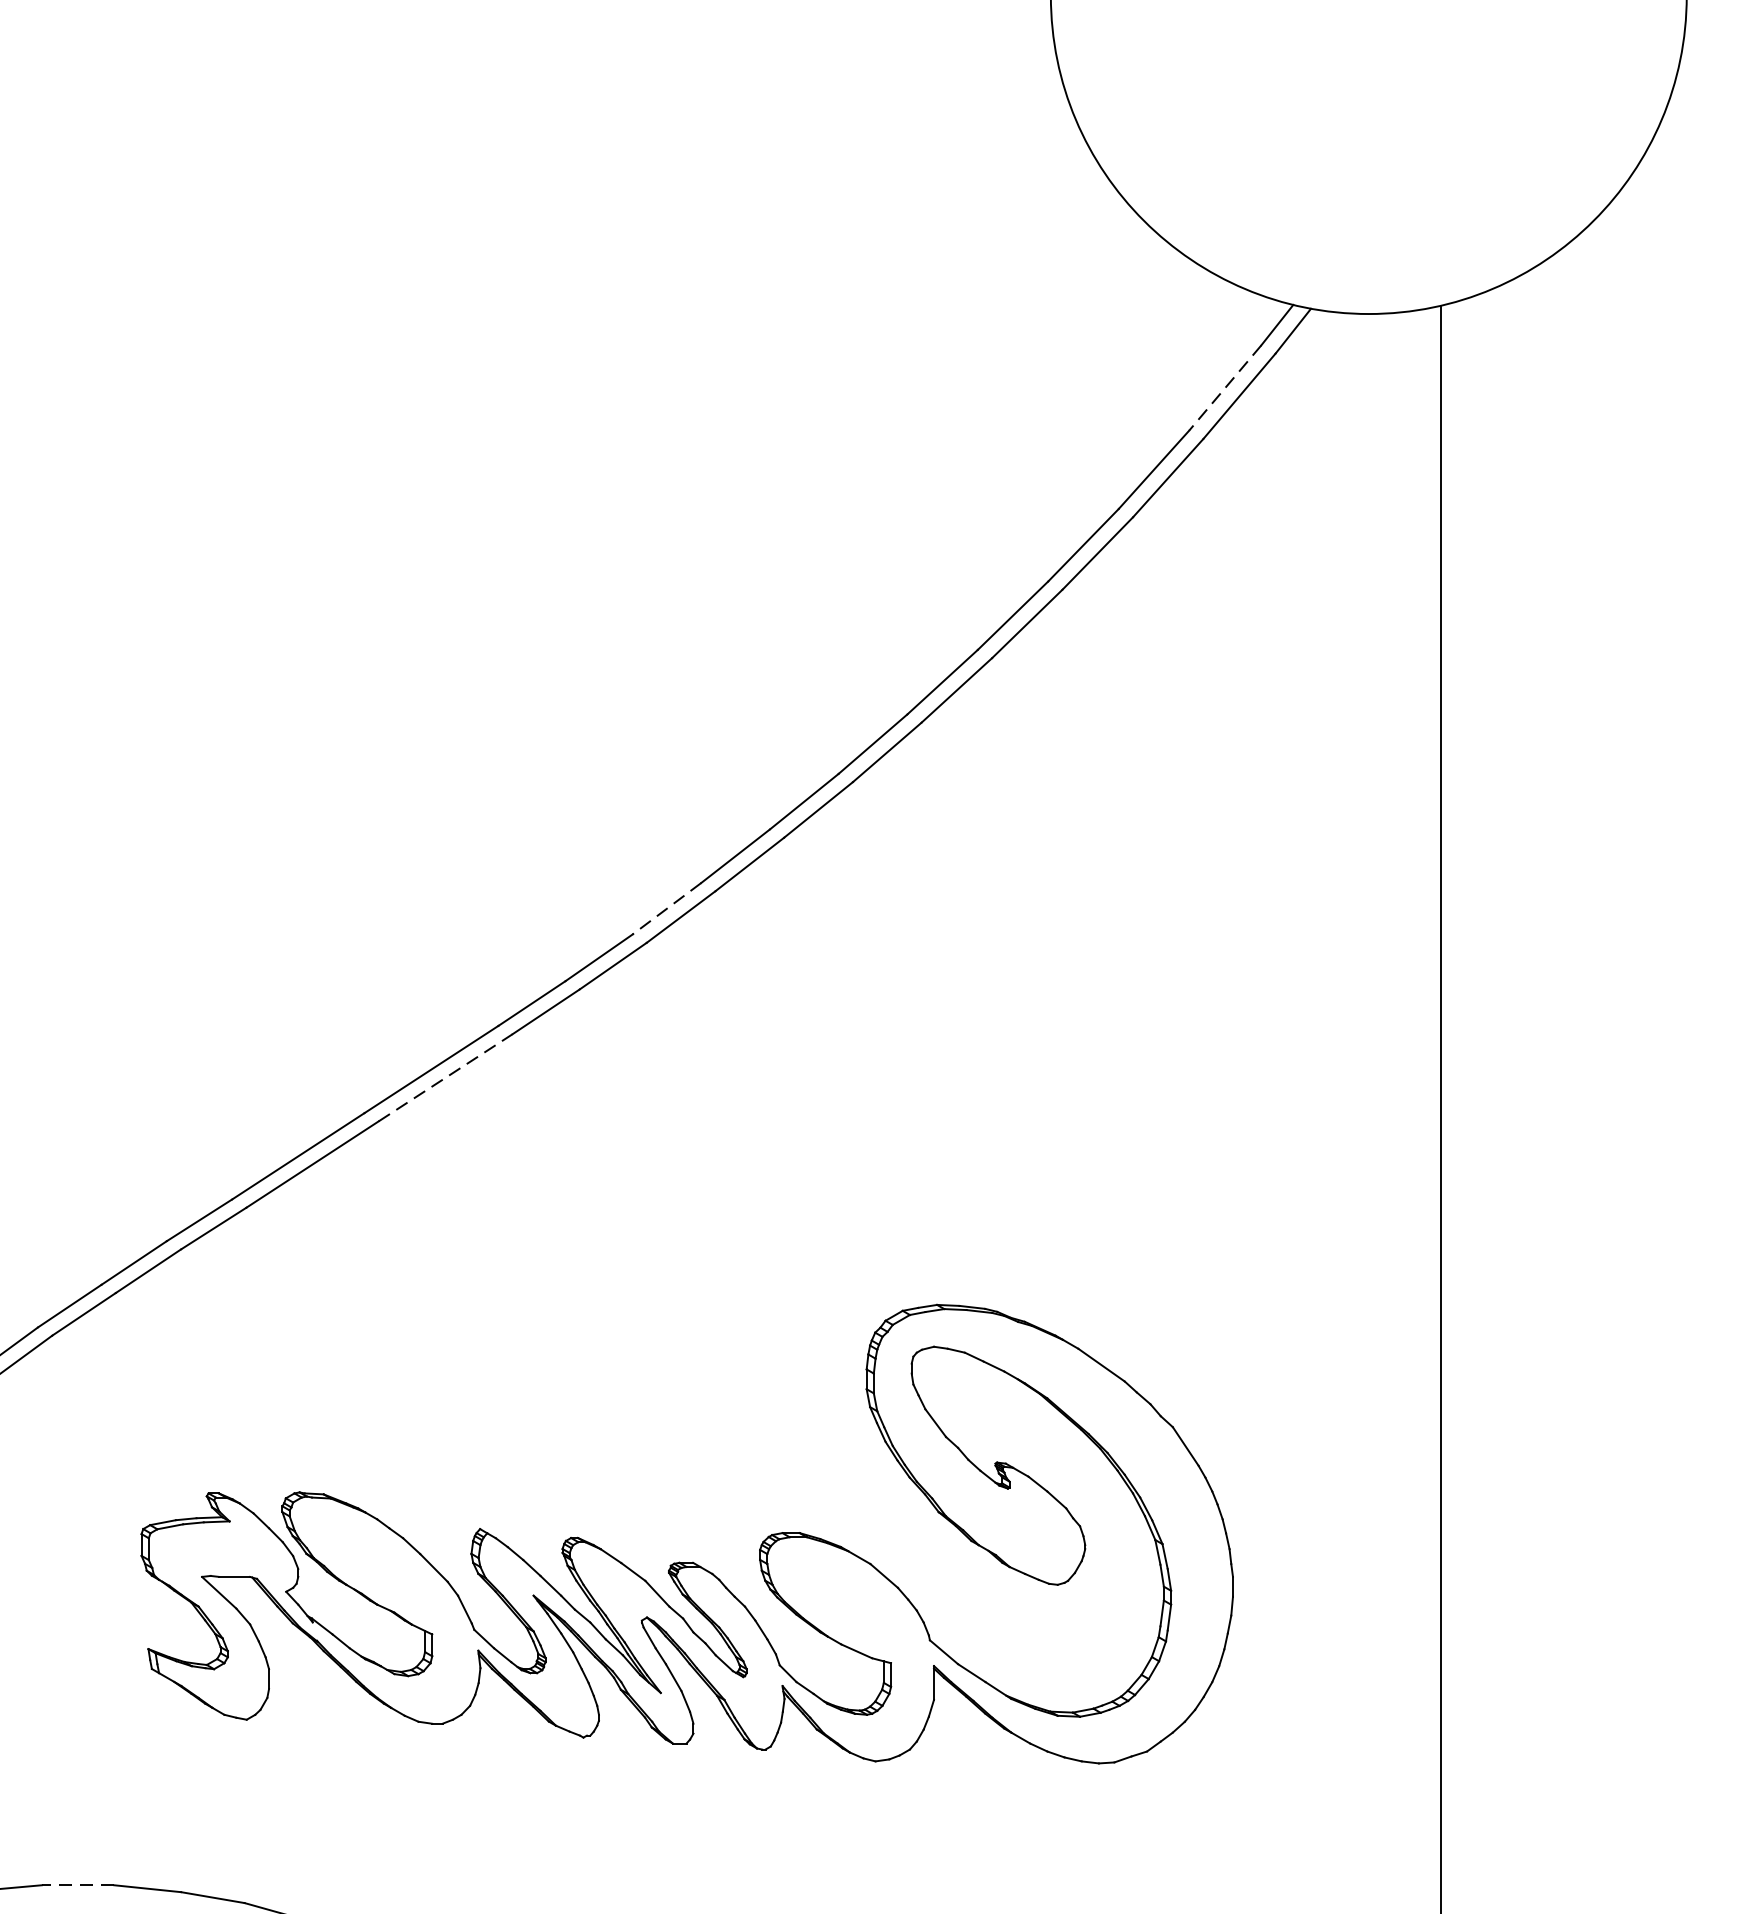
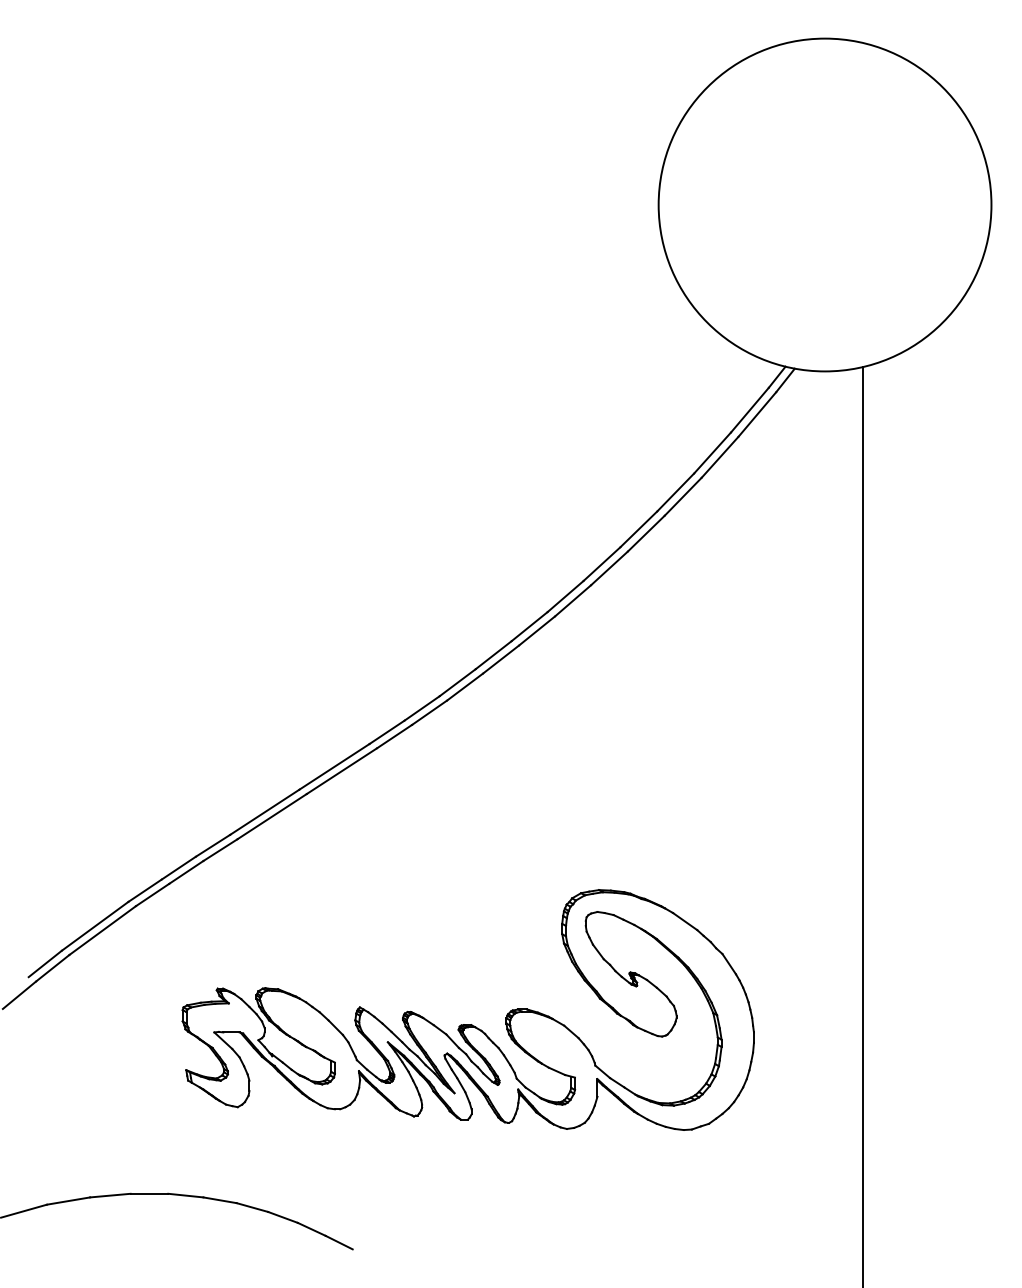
line: (1224, 388) -> (749, 410), dashed -> solid
line: (666, 910) -> (457, 683), dashed -> solid
line: (444, 1078) -> (341, 771), dashed -> solid
line: (78, 1884) -> (149, 1193), dashed -> solid

